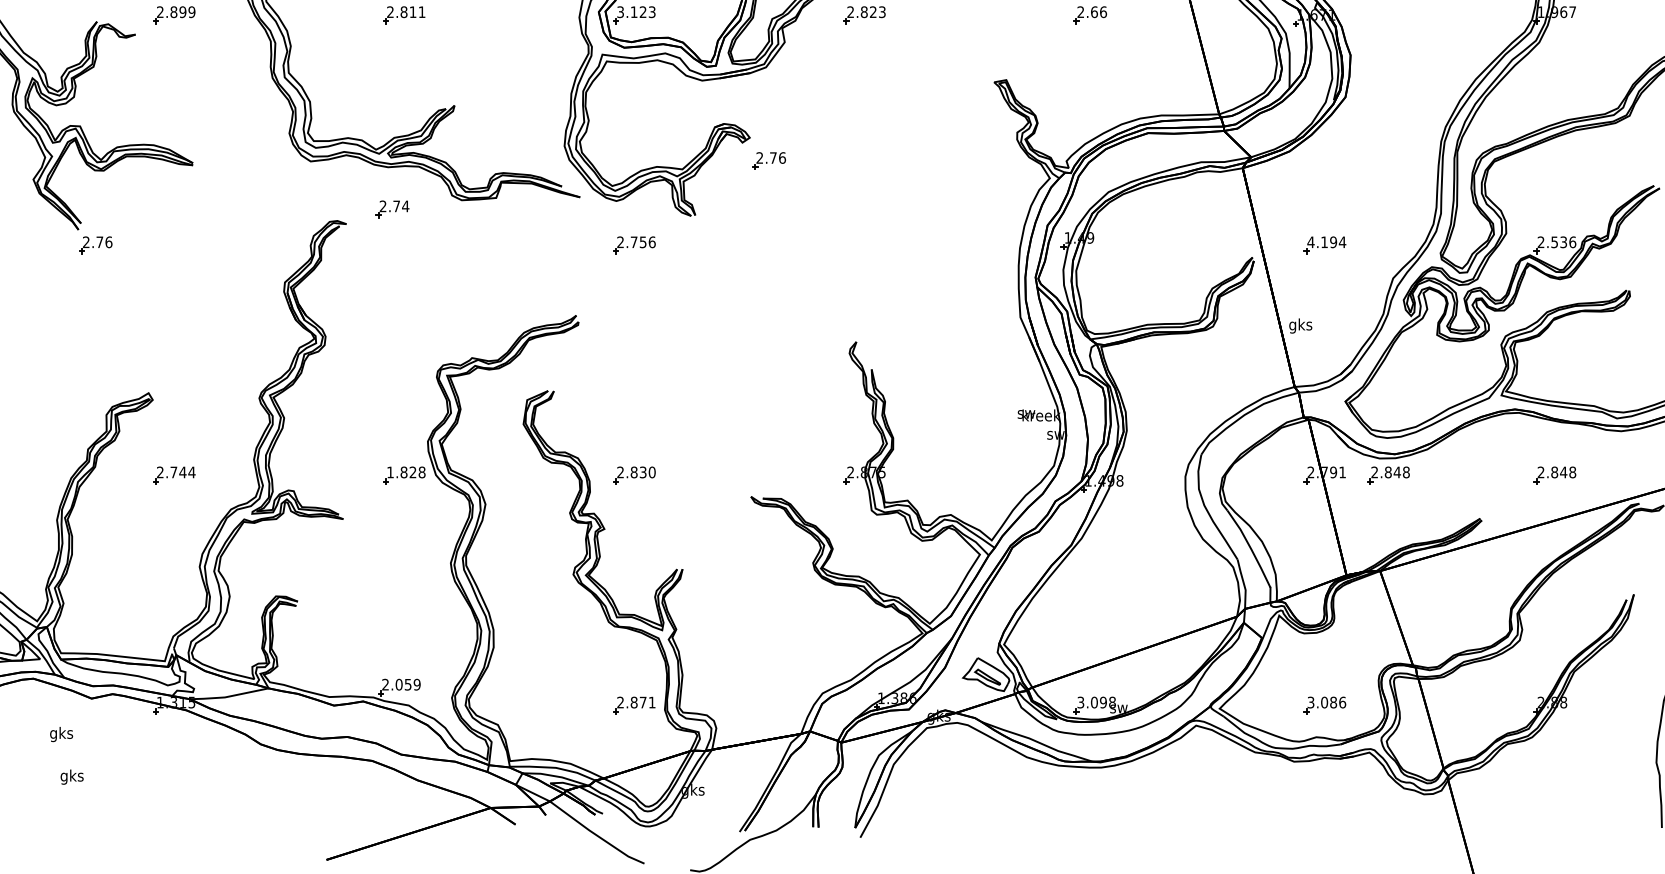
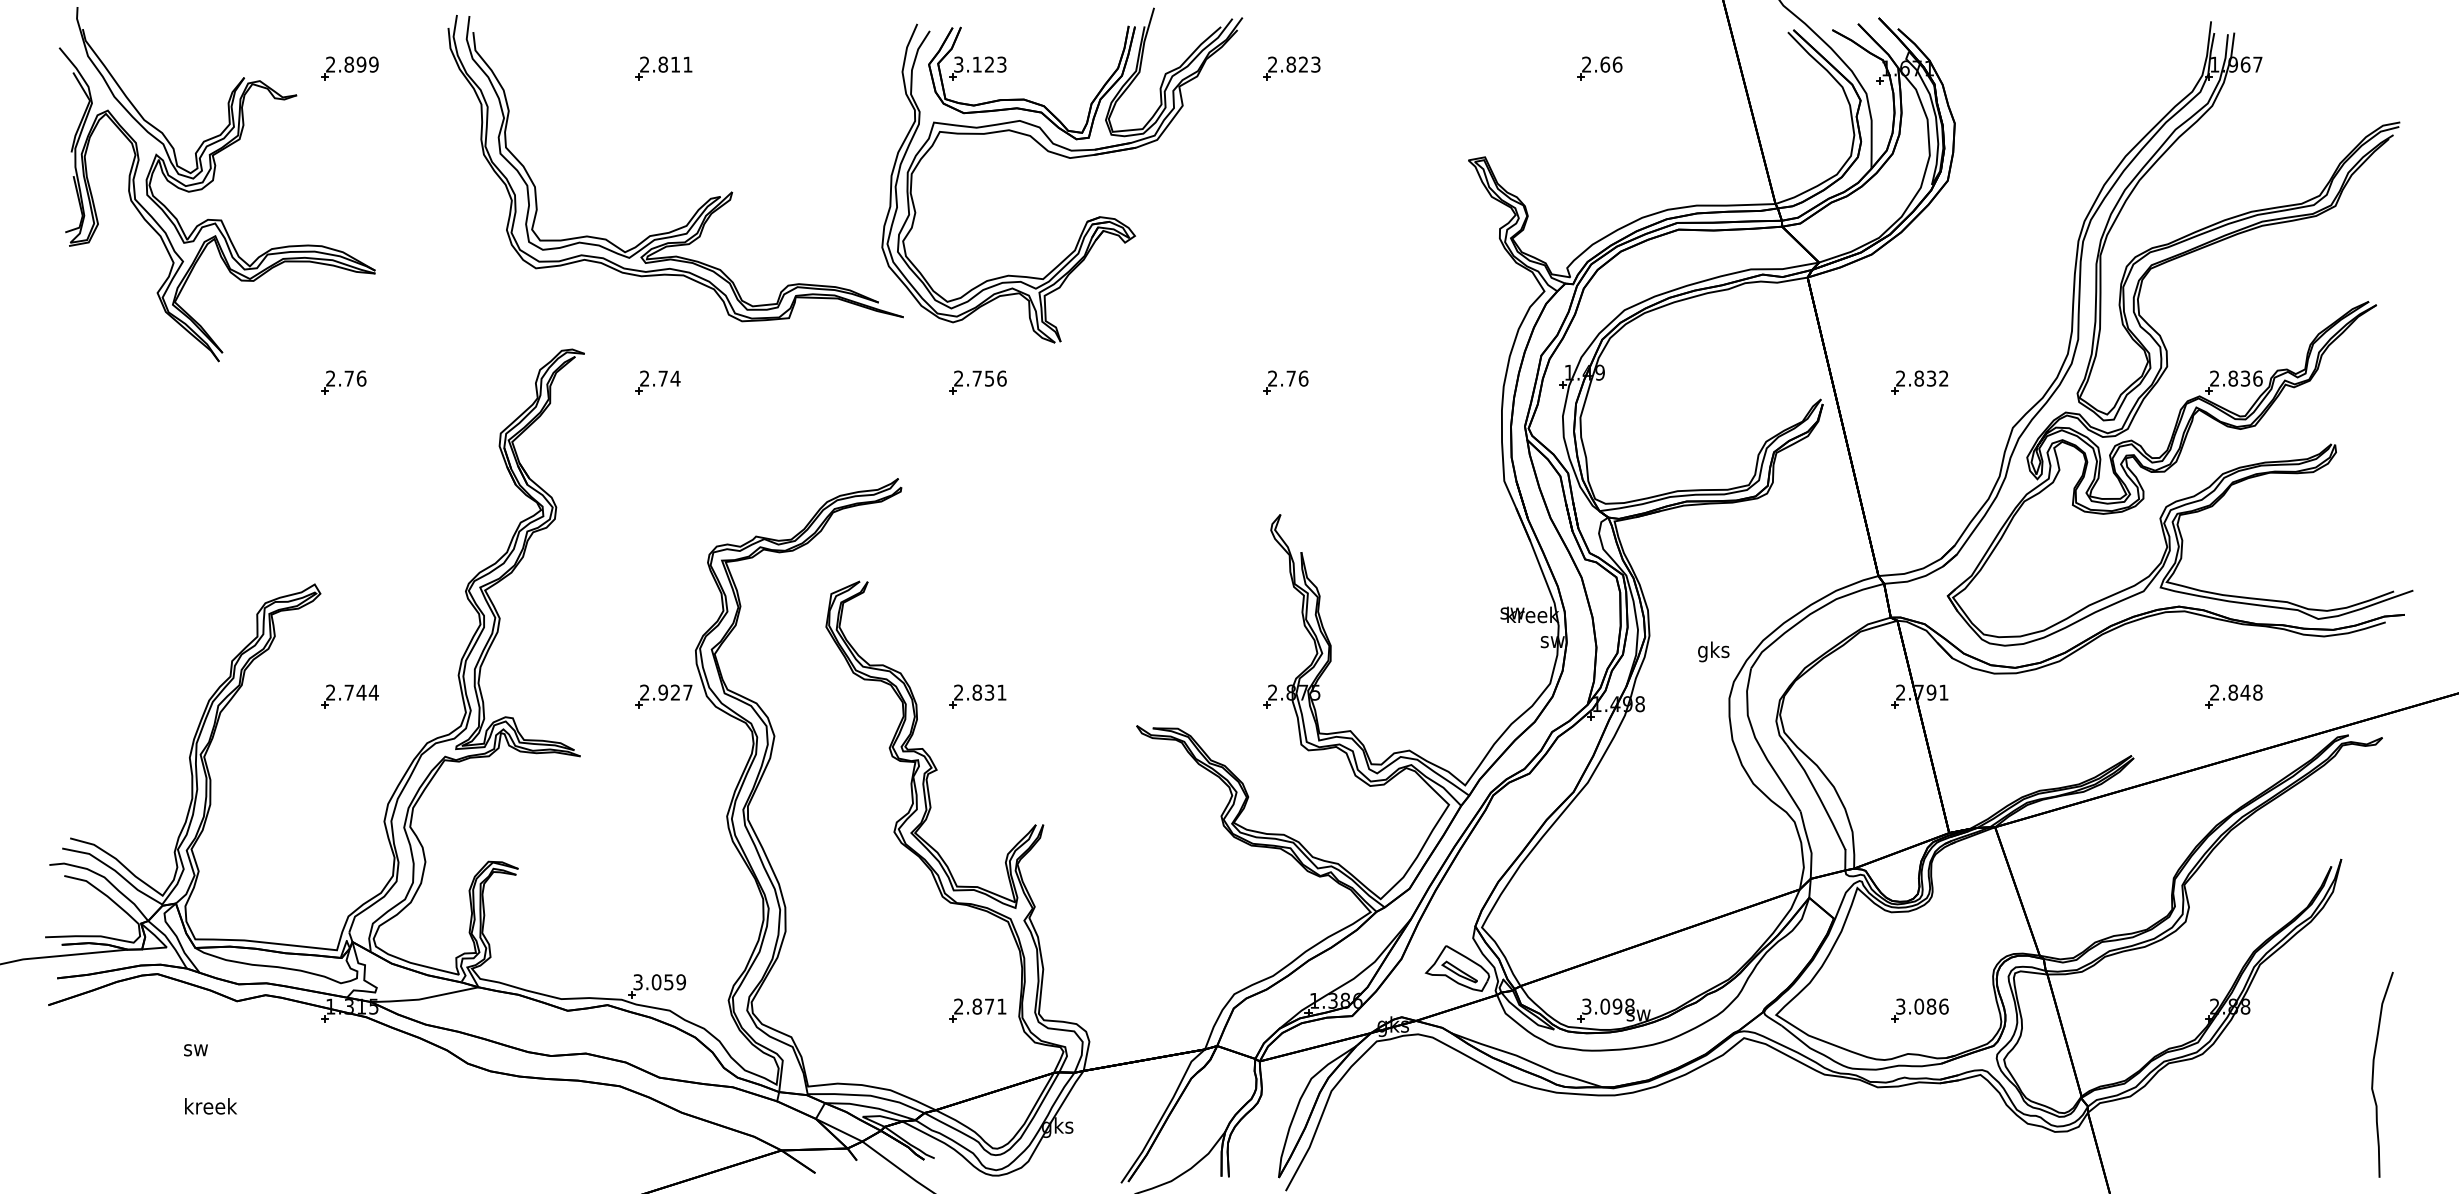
part: (769, 160) -> (1285, 382), moved
part: (392, 209) -> (657, 382), moved
text: (1326, 242) -> (1921, 378), 4.194 -> 2.832
text: (1554, 242) -> (2233, 378), 2.536 -> 2.836
part: (95, 245) -> (343, 382), moved
text: (1300, 325) -> (1713, 651), moved
text: (406, 472) -> (666, 692), 1.828 -> 2.927
text: (651, 472) -> (1001, 692), 2.830 -> 2.831
part: (1388, 475) -> (2006, 696), removed
text: (385, 684) -> (637, 982), 2.059 -> 3.059
text: (61, 733) -> (195, 1049), gks -> sw
text: (72, 777) -> (211, 1108), gks -> kreek

